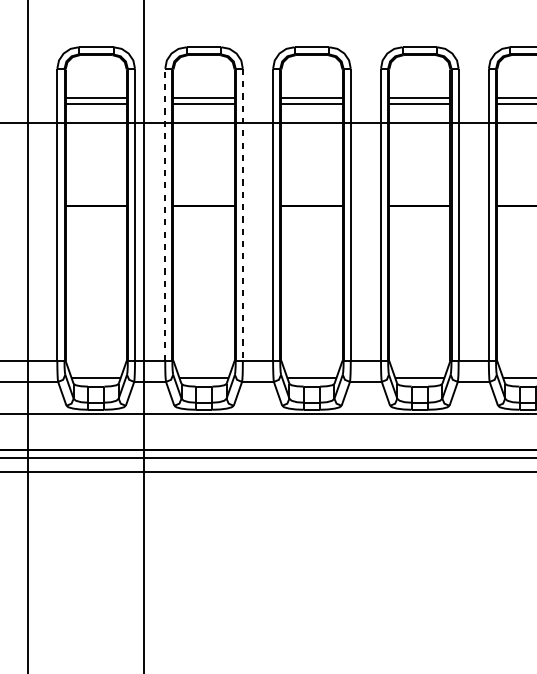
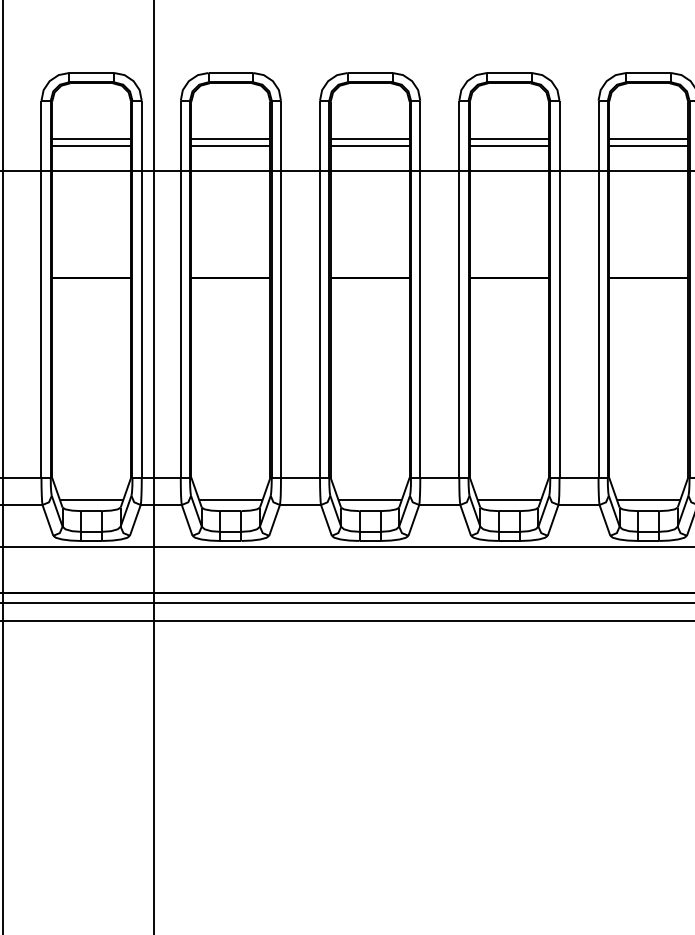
line: (165, 214) -> (180, 288), dashed -> solid
line: (243, 214) -> (281, 289), dashed -> solid

